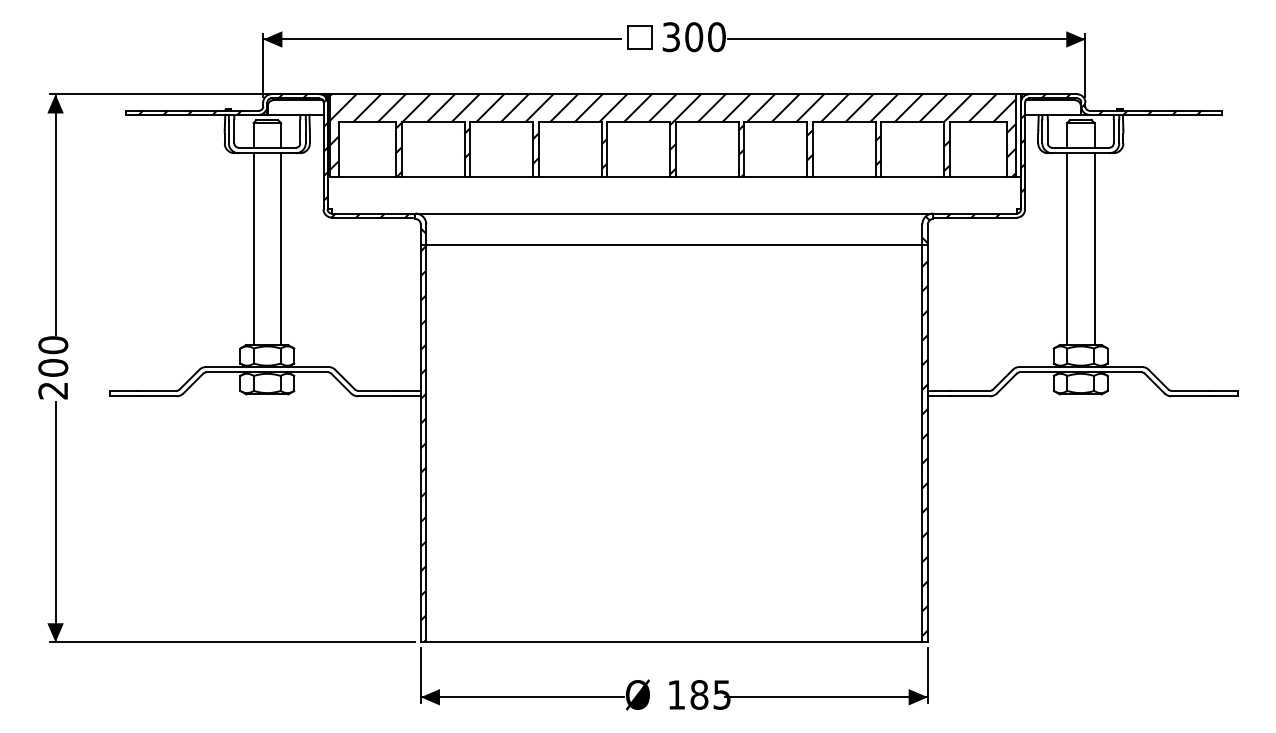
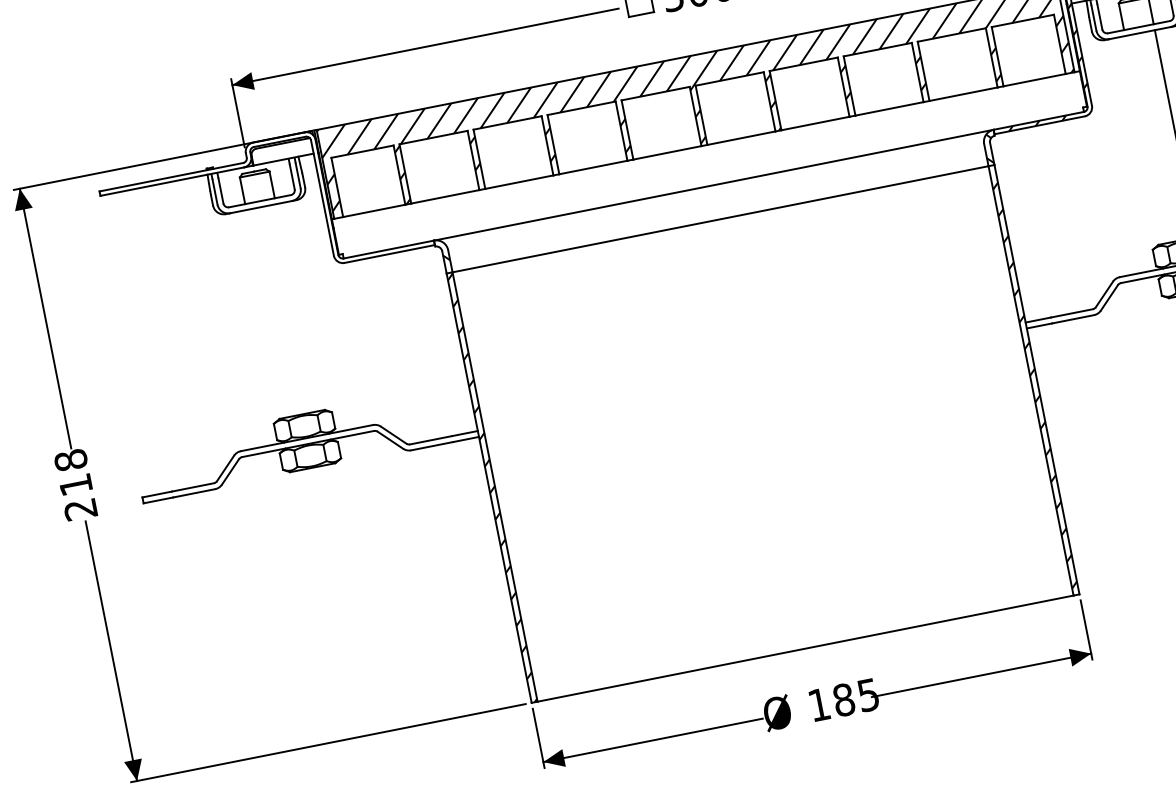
hatch: (274, 155) -> (269, 208), removed
line: (253, 249) -> (266, 314), removed
line: (281, 249) -> (297, 308), removed
line: (1067, 249) -> (1146, 139), removed
text: (53, 356) -> (73, 472), 200 -> 218

